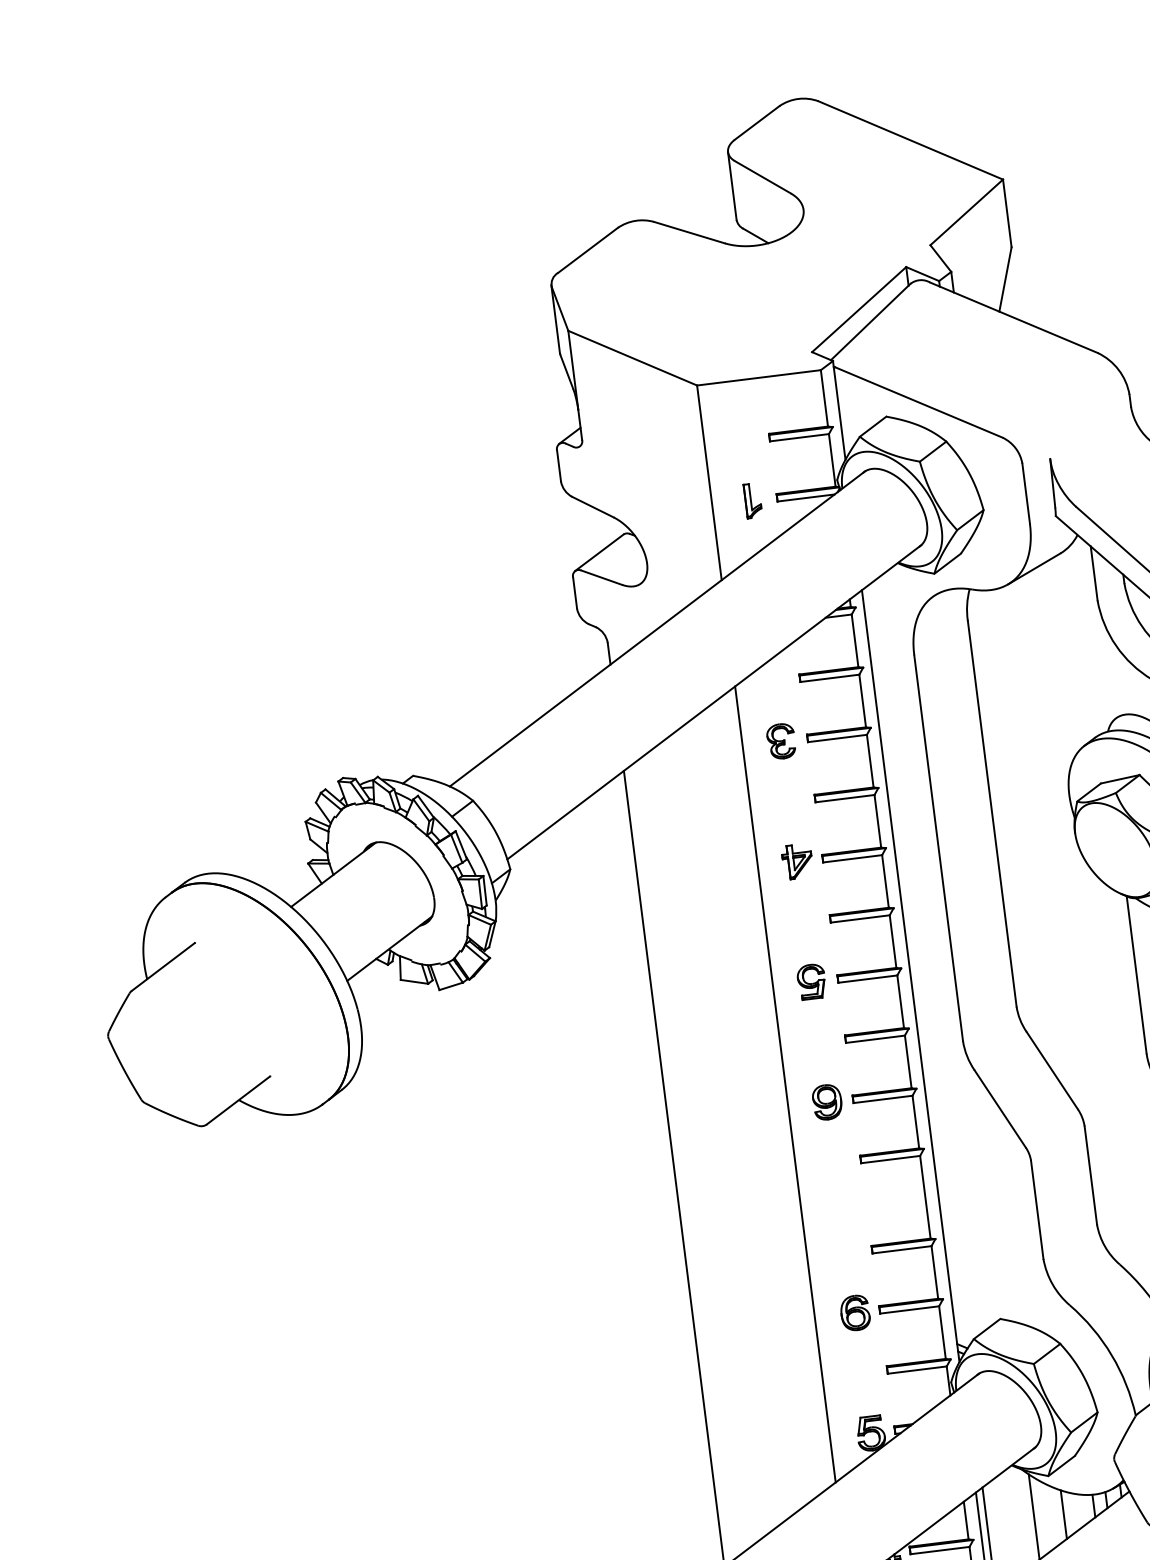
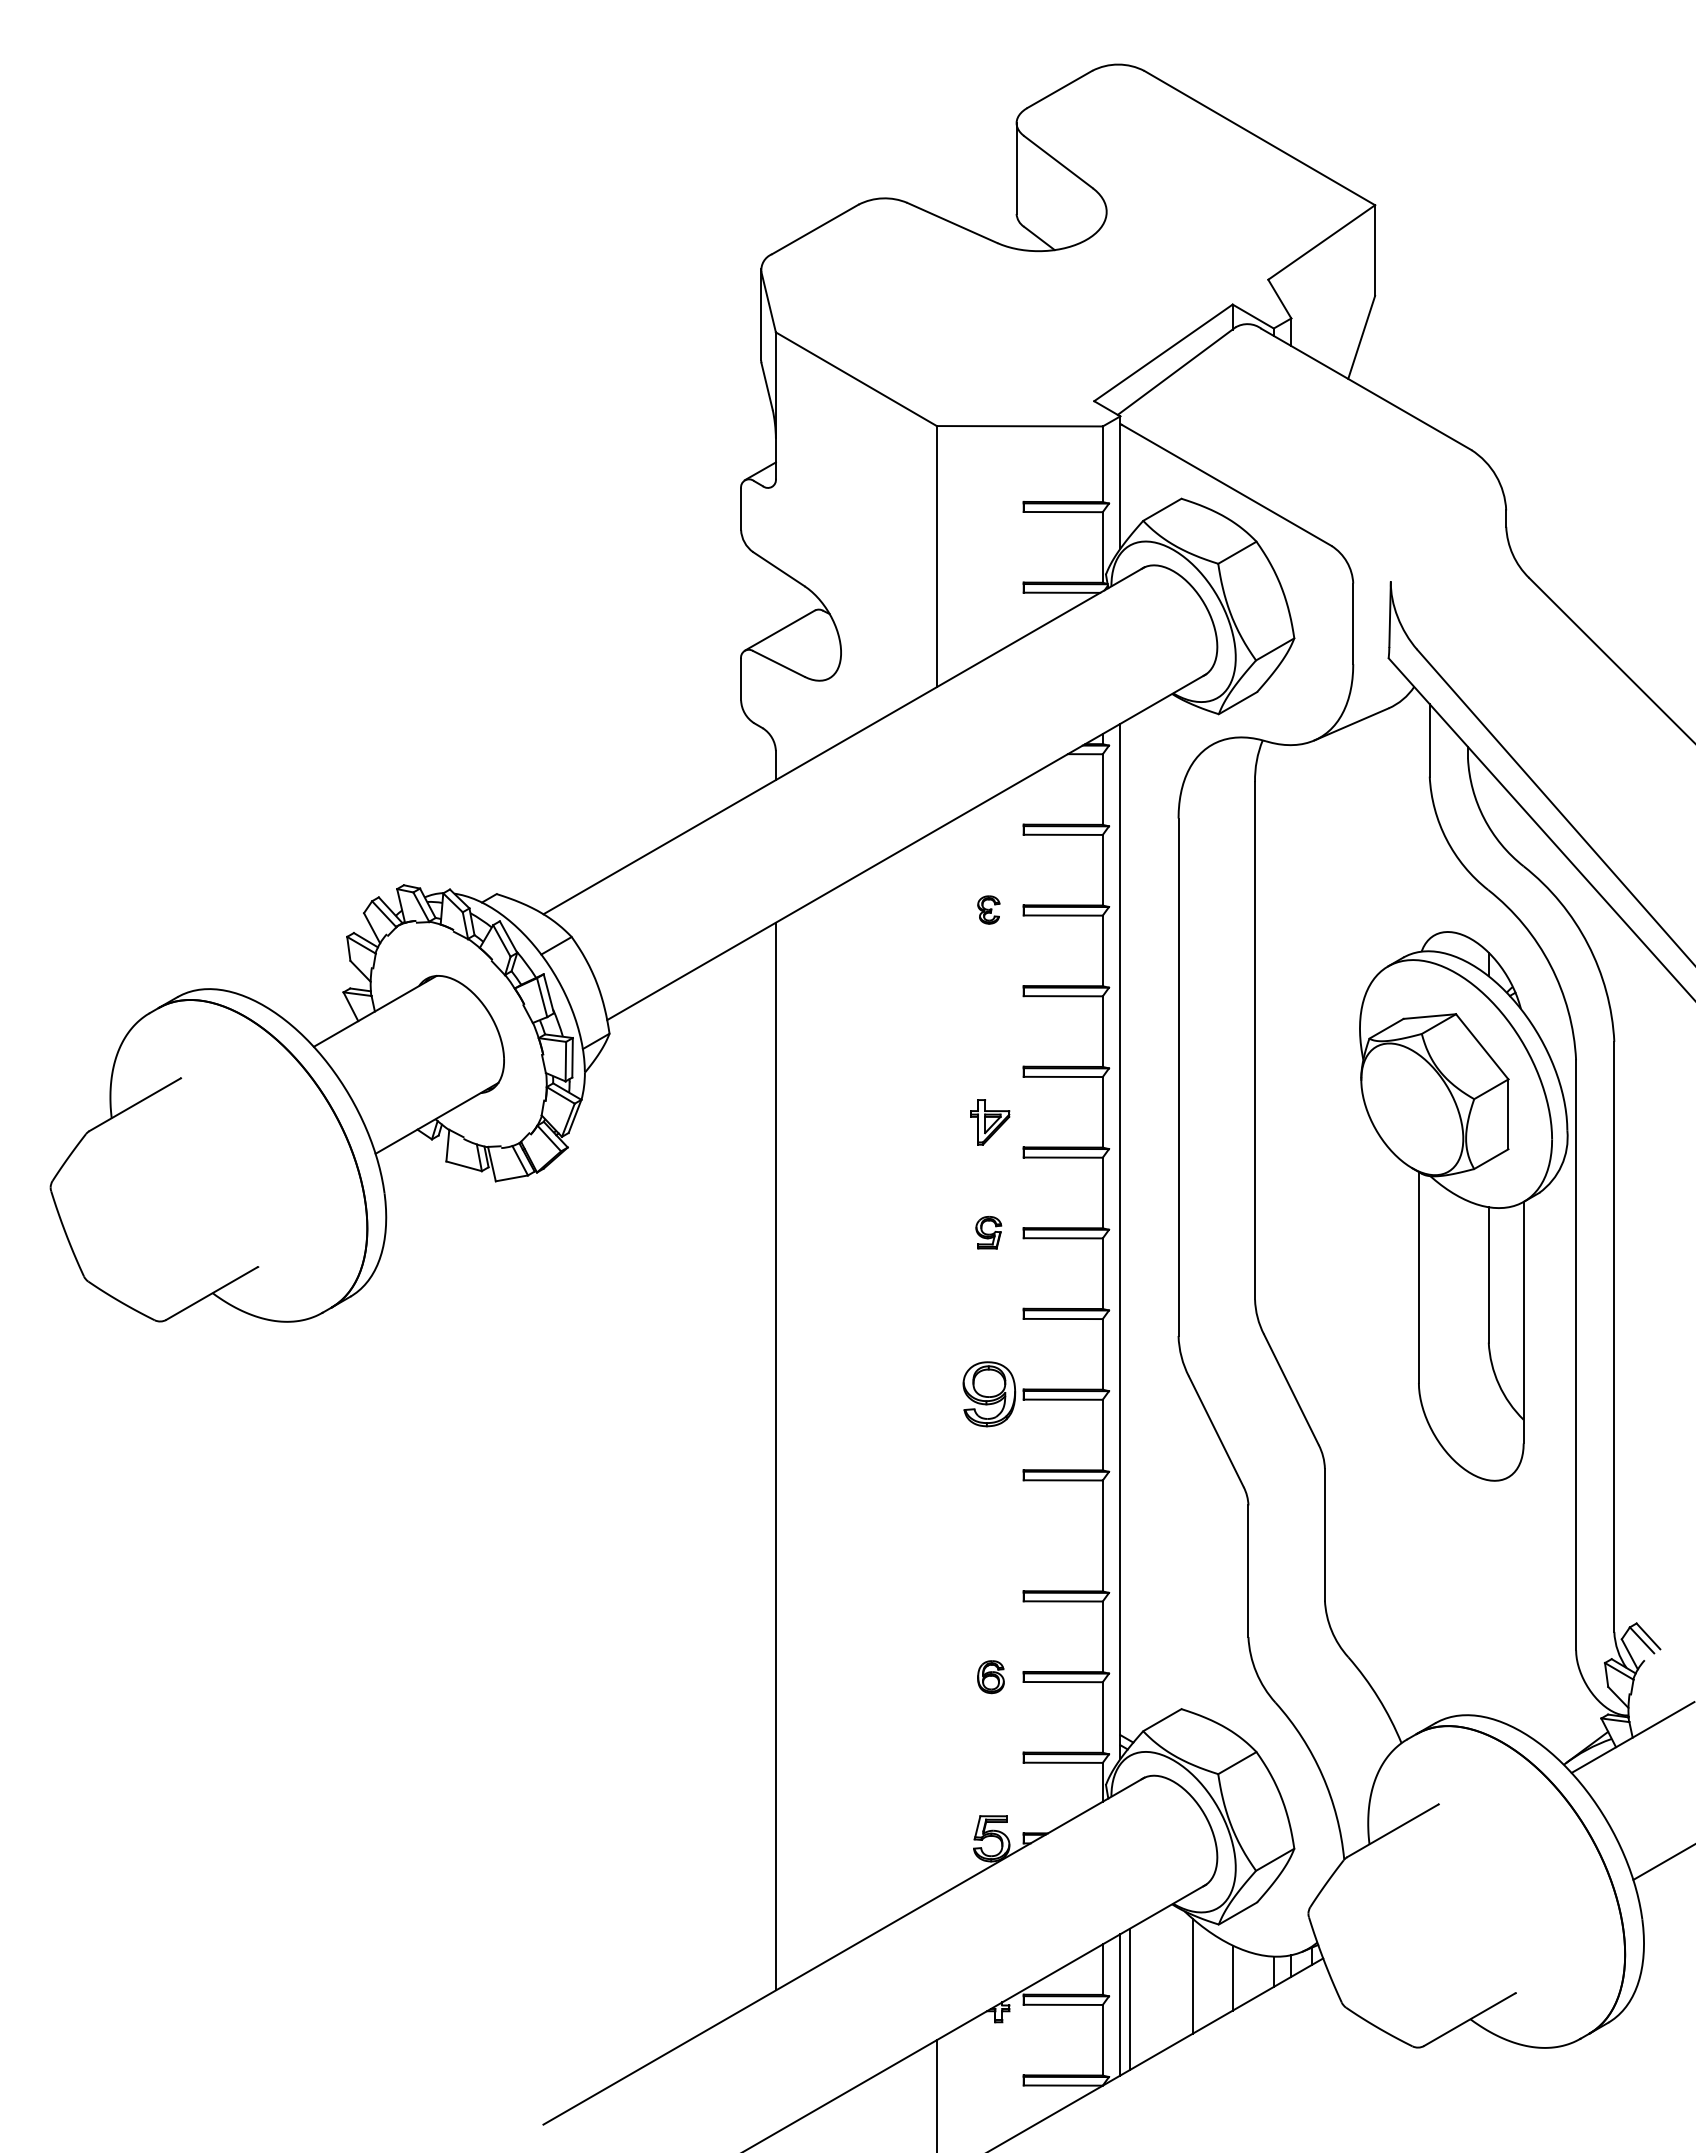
part: (752, 500) -> (990, 587), removed
part: (781, 741) -> (988, 909), size x0.6
part: (797, 861) -> (990, 1122), moved
part: (811, 981) -> (988, 1232), size x0.7
line: (785, 1084) -> (936, 1363), removed
part: (827, 1101) -> (989, 1393), size x1.4
part: (854, 1312) -> (990, 1676), size x0.7

